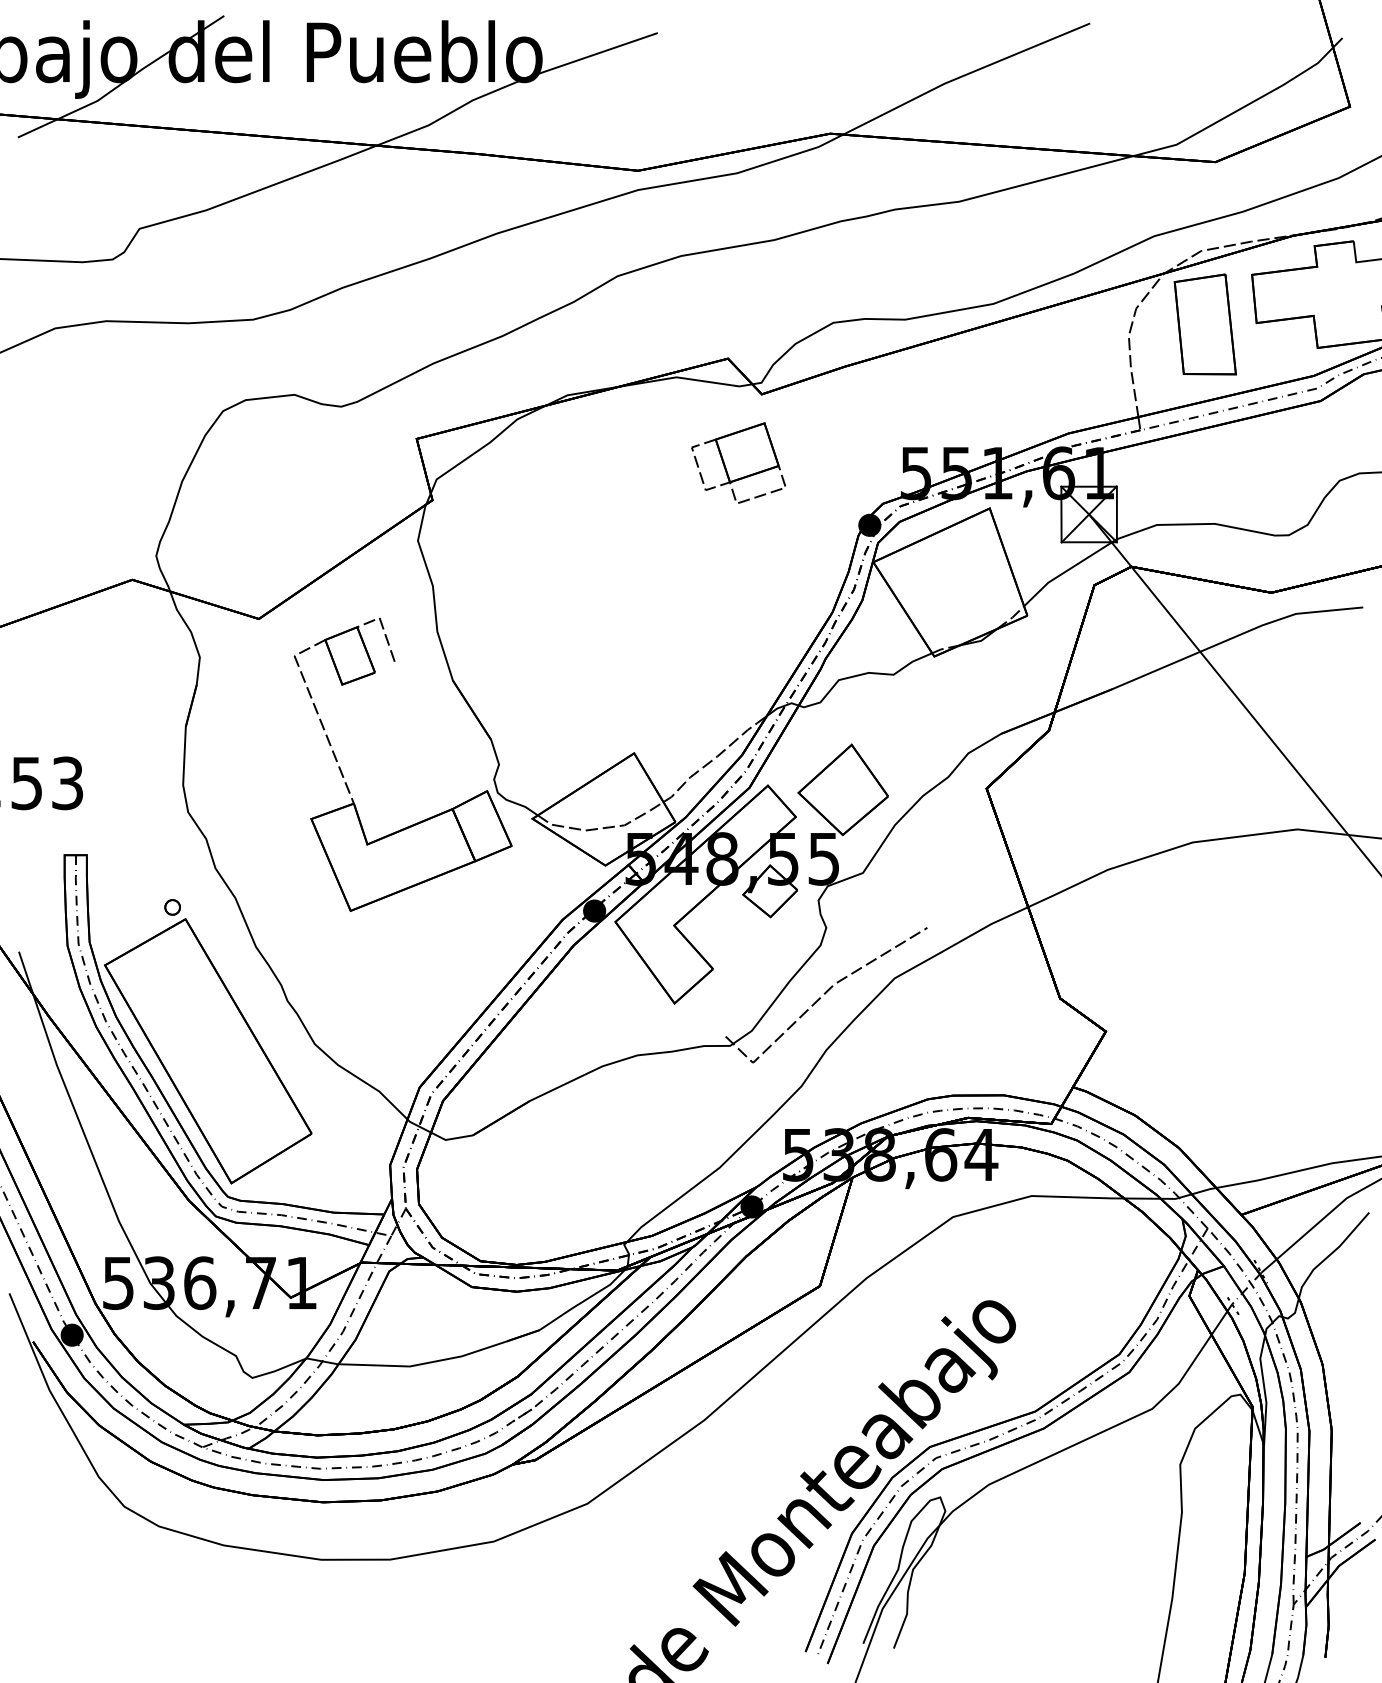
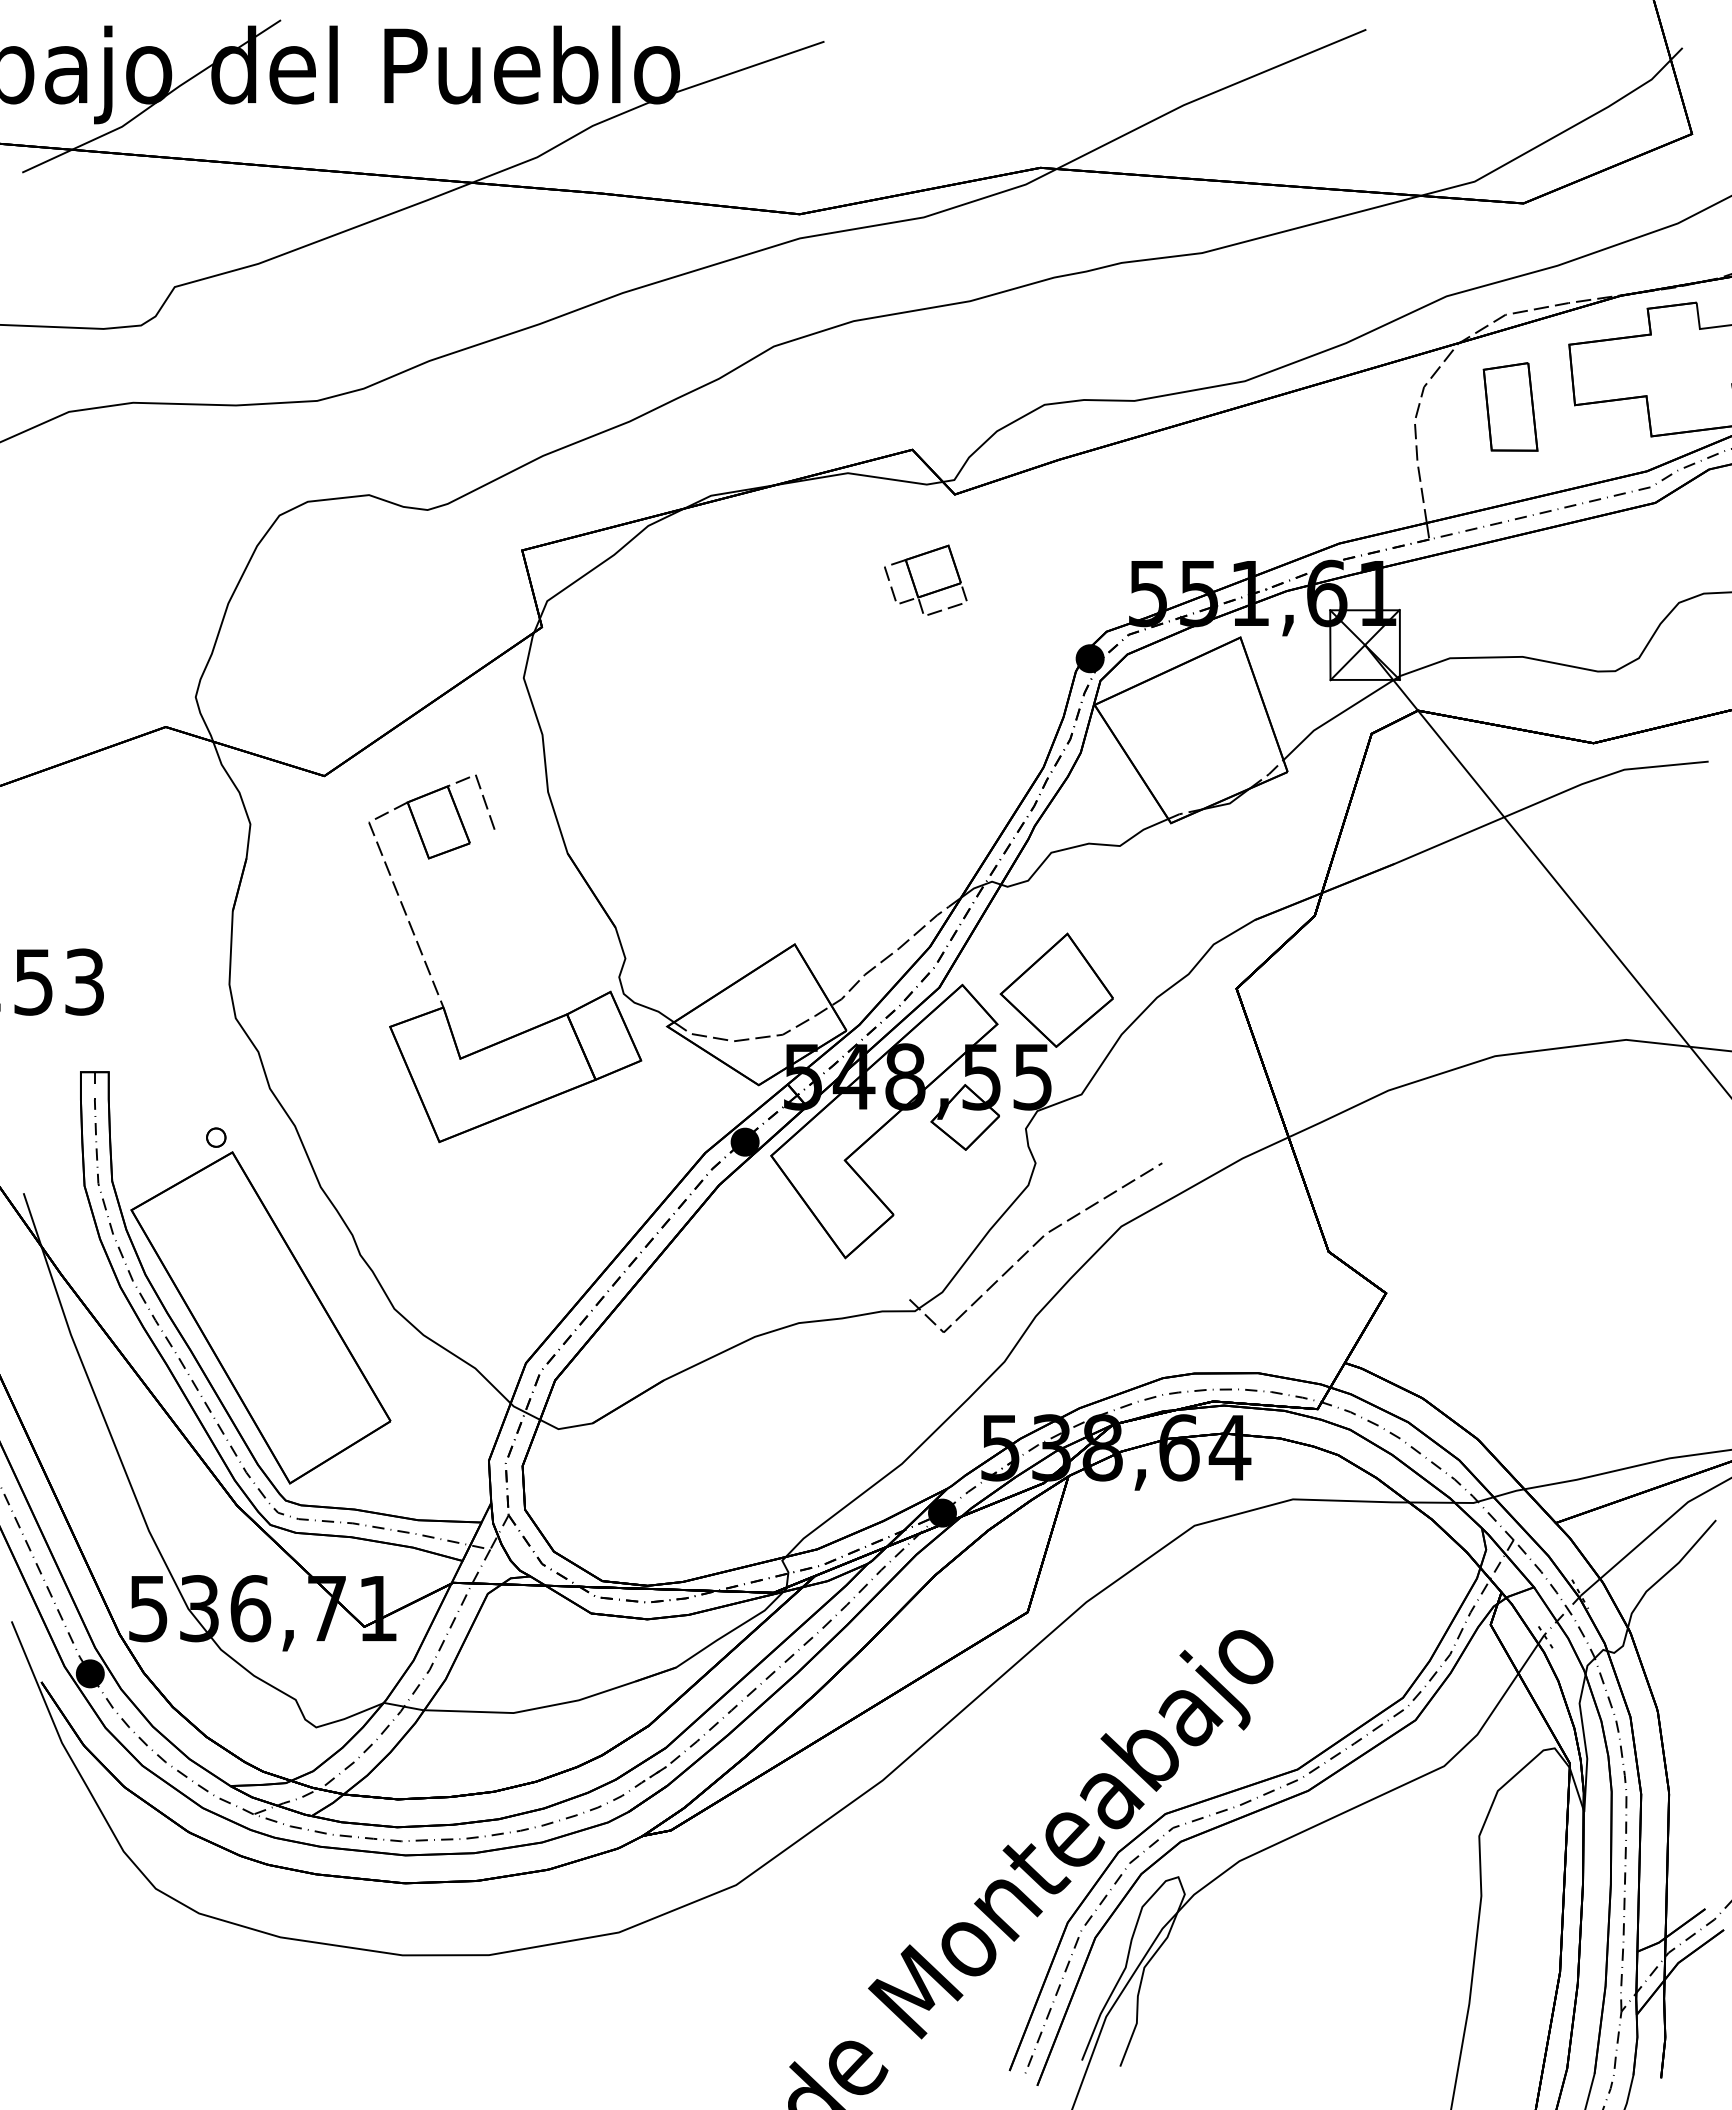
part: (1205, 324) -> (1510, 406), size x0.7
part: (738, 462) -> (925, 580), size x0.7

